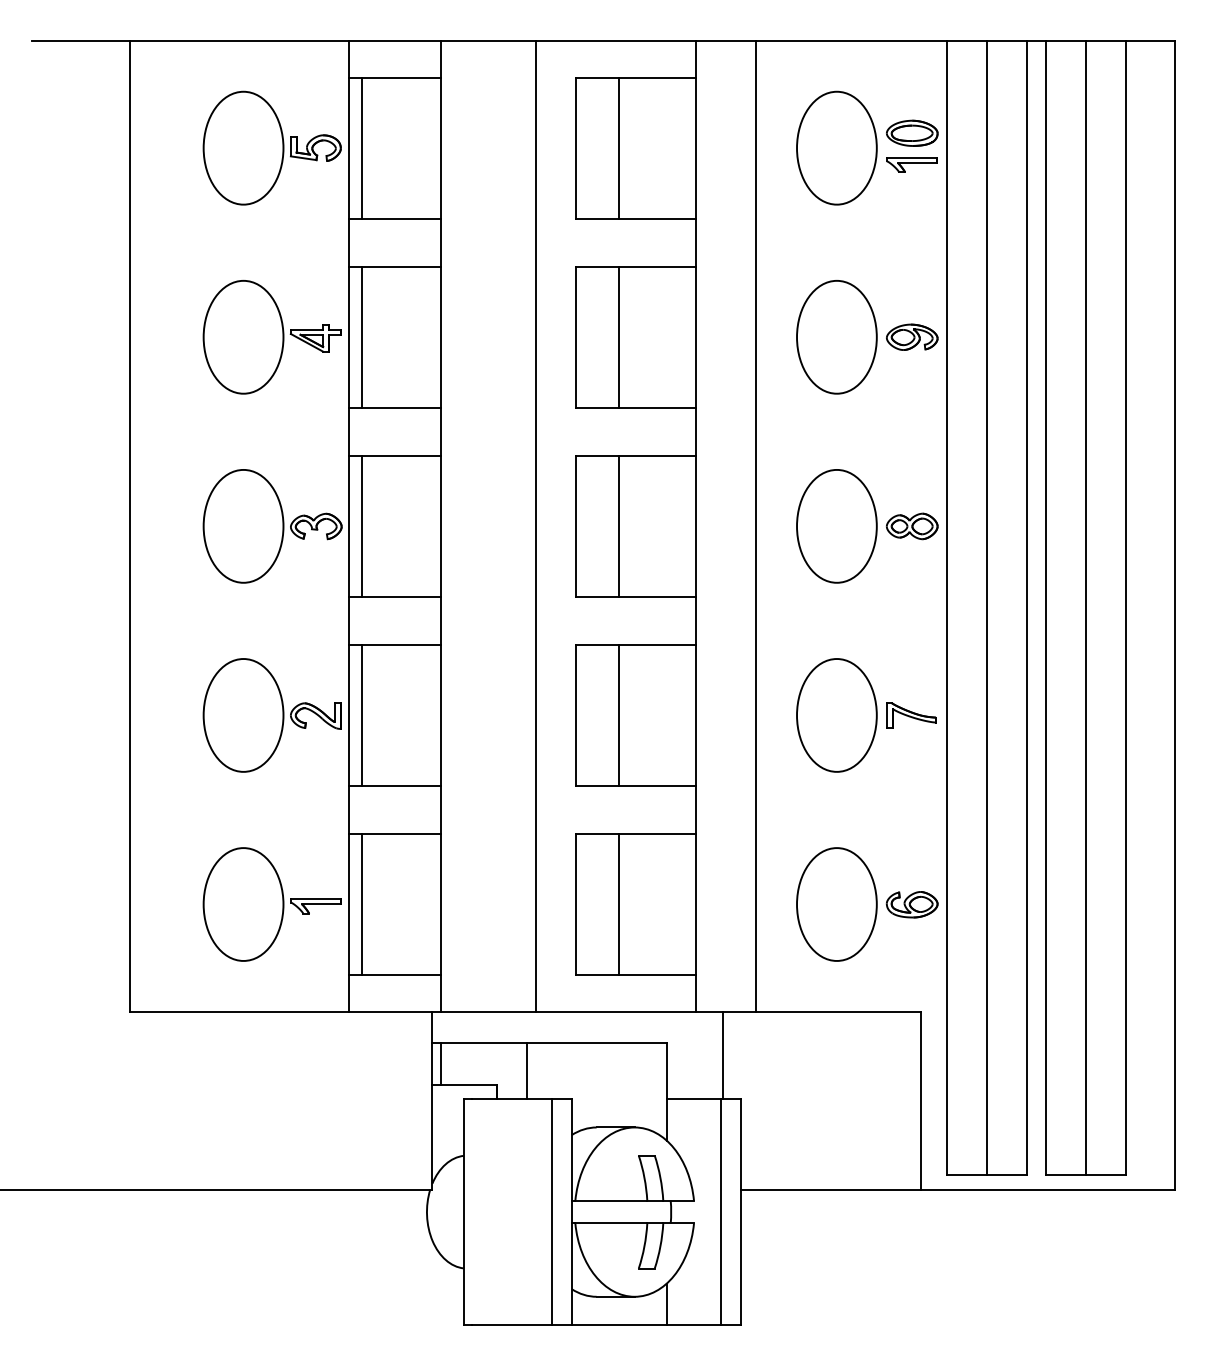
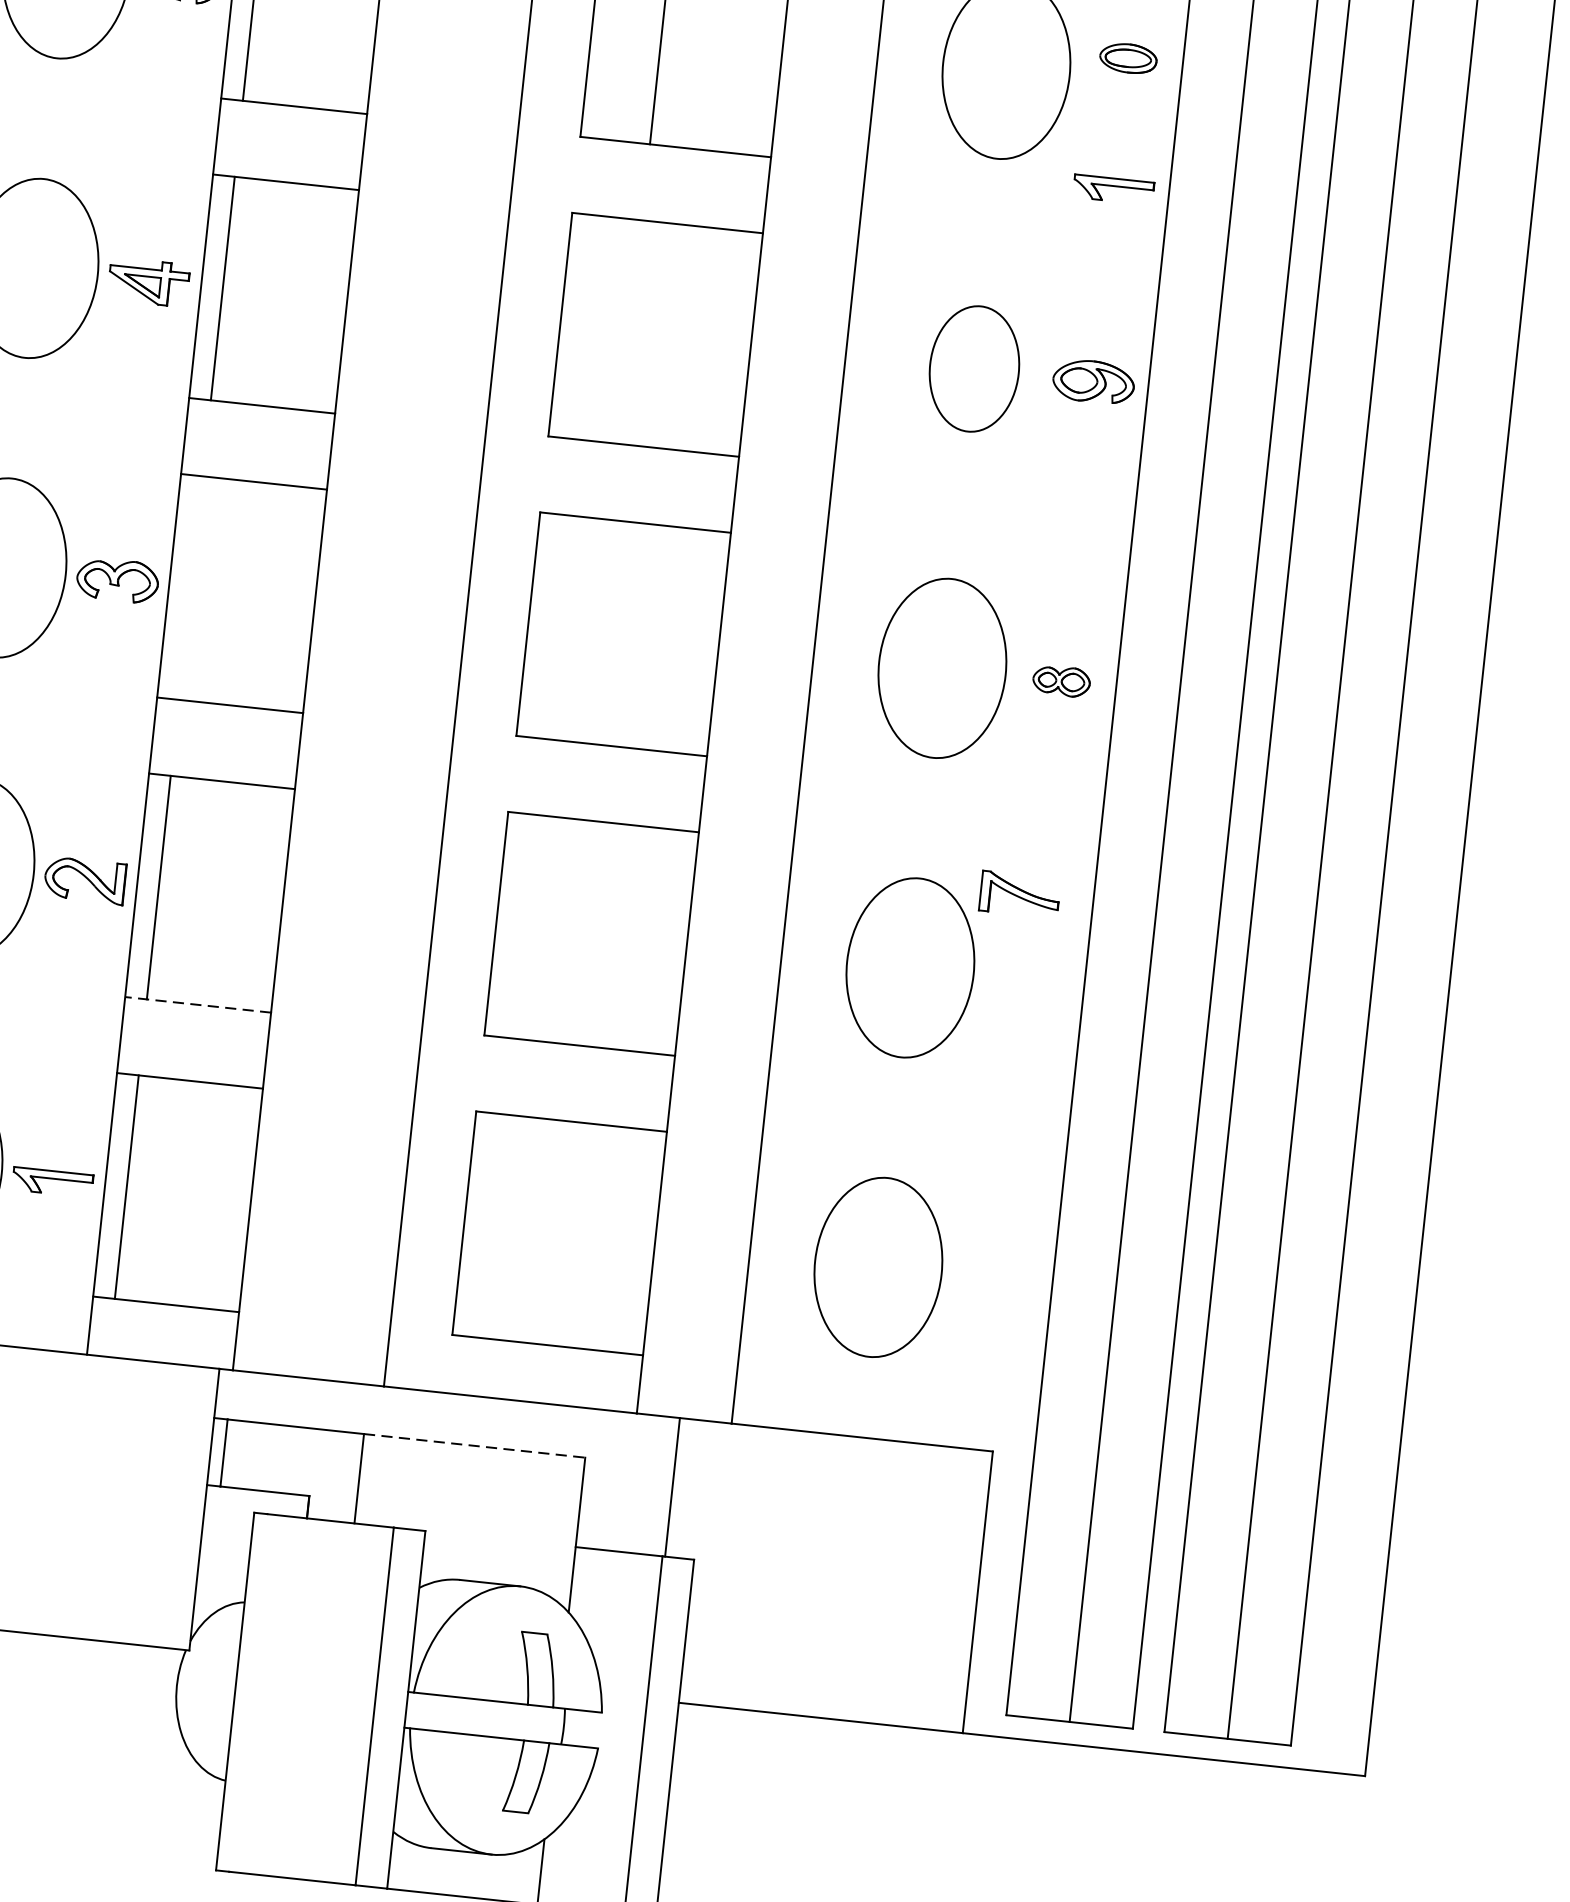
part: (912, 132) -> (1128, 57), size x0.7
part: (911, 164) -> (1113, 188), moved
line: (619, 336) -> (630, 330), removed
part: (836, 337) -> (973, 369), size x0.7
line: (362, 525) -> (191, 586), removed
line: (619, 525) -> (598, 630), removed
part: (911, 526) -> (1060, 681), size x0.7
line: (619, 715) -> (566, 931), removed
part: (911, 715) -> (1020, 894), moved
line: (394, 786) -> (197, 1005), solid -> dashed
line: (619, 904) -> (534, 1230), removed
part: (911, 904) -> (996, 1280), removed
line: (596, 1042) -> (474, 1445), solid -> dashed

